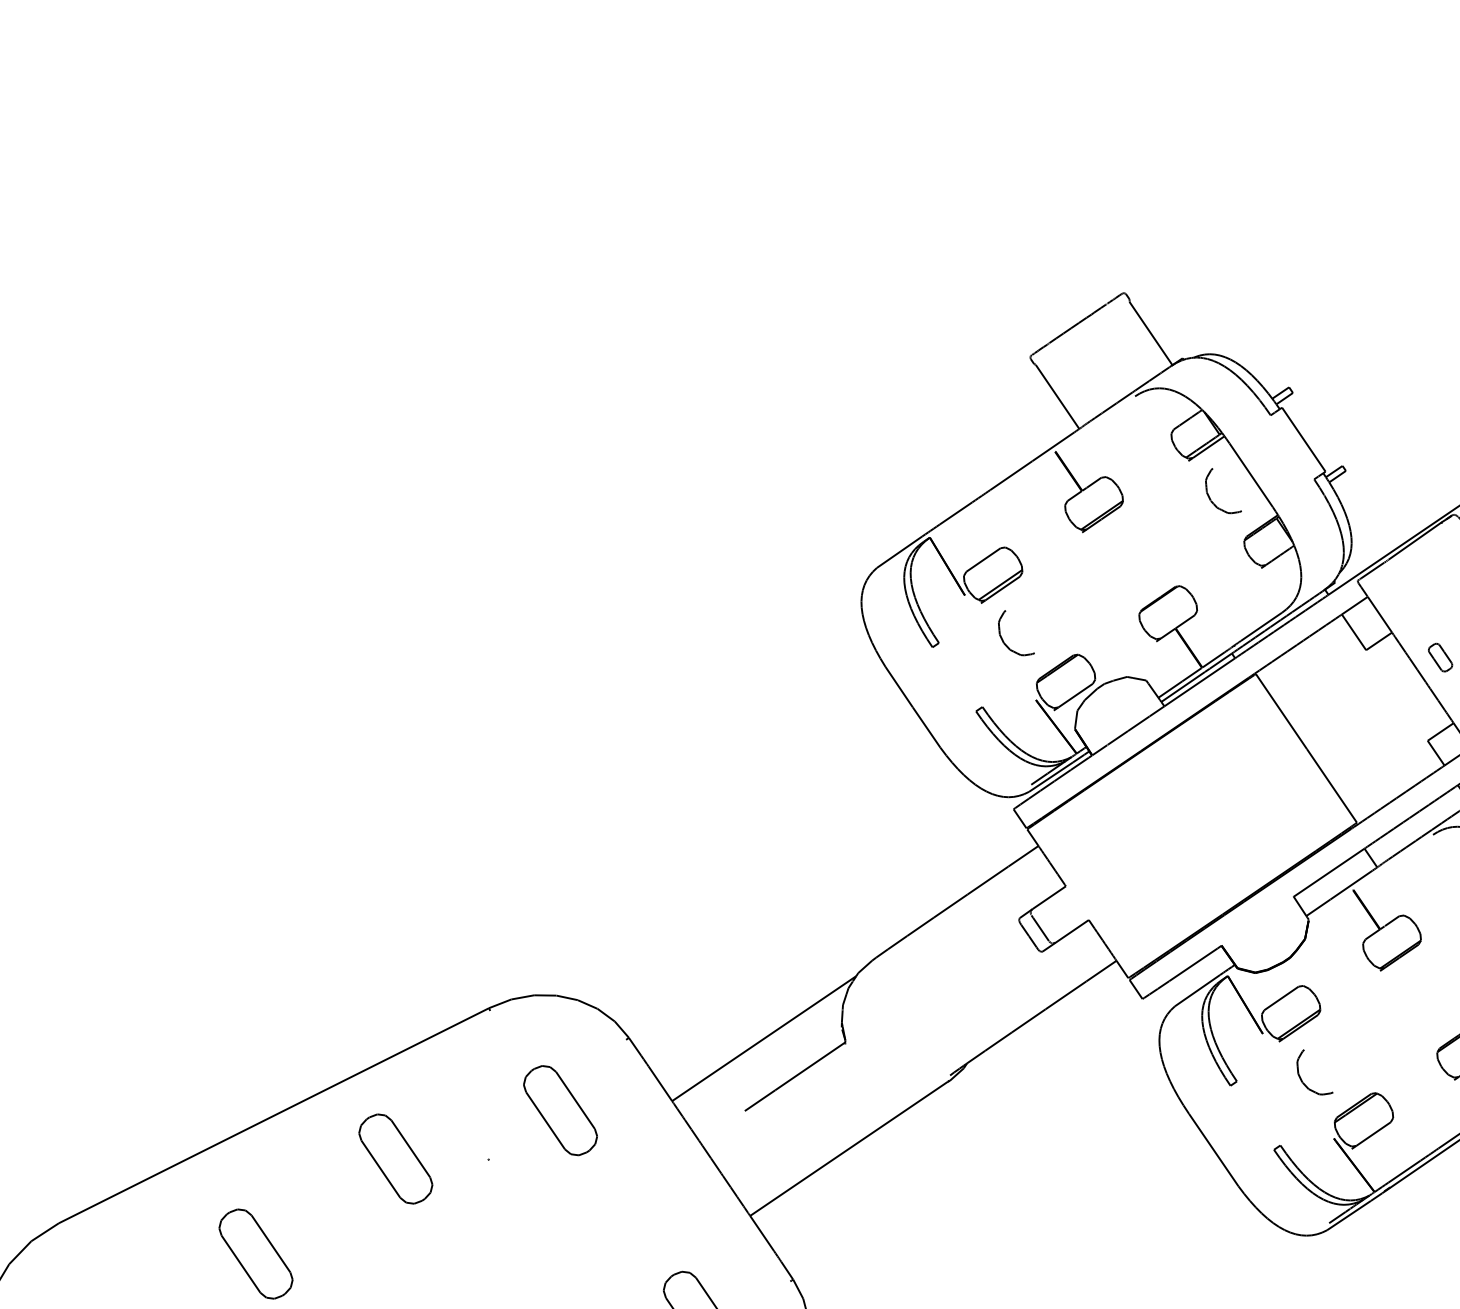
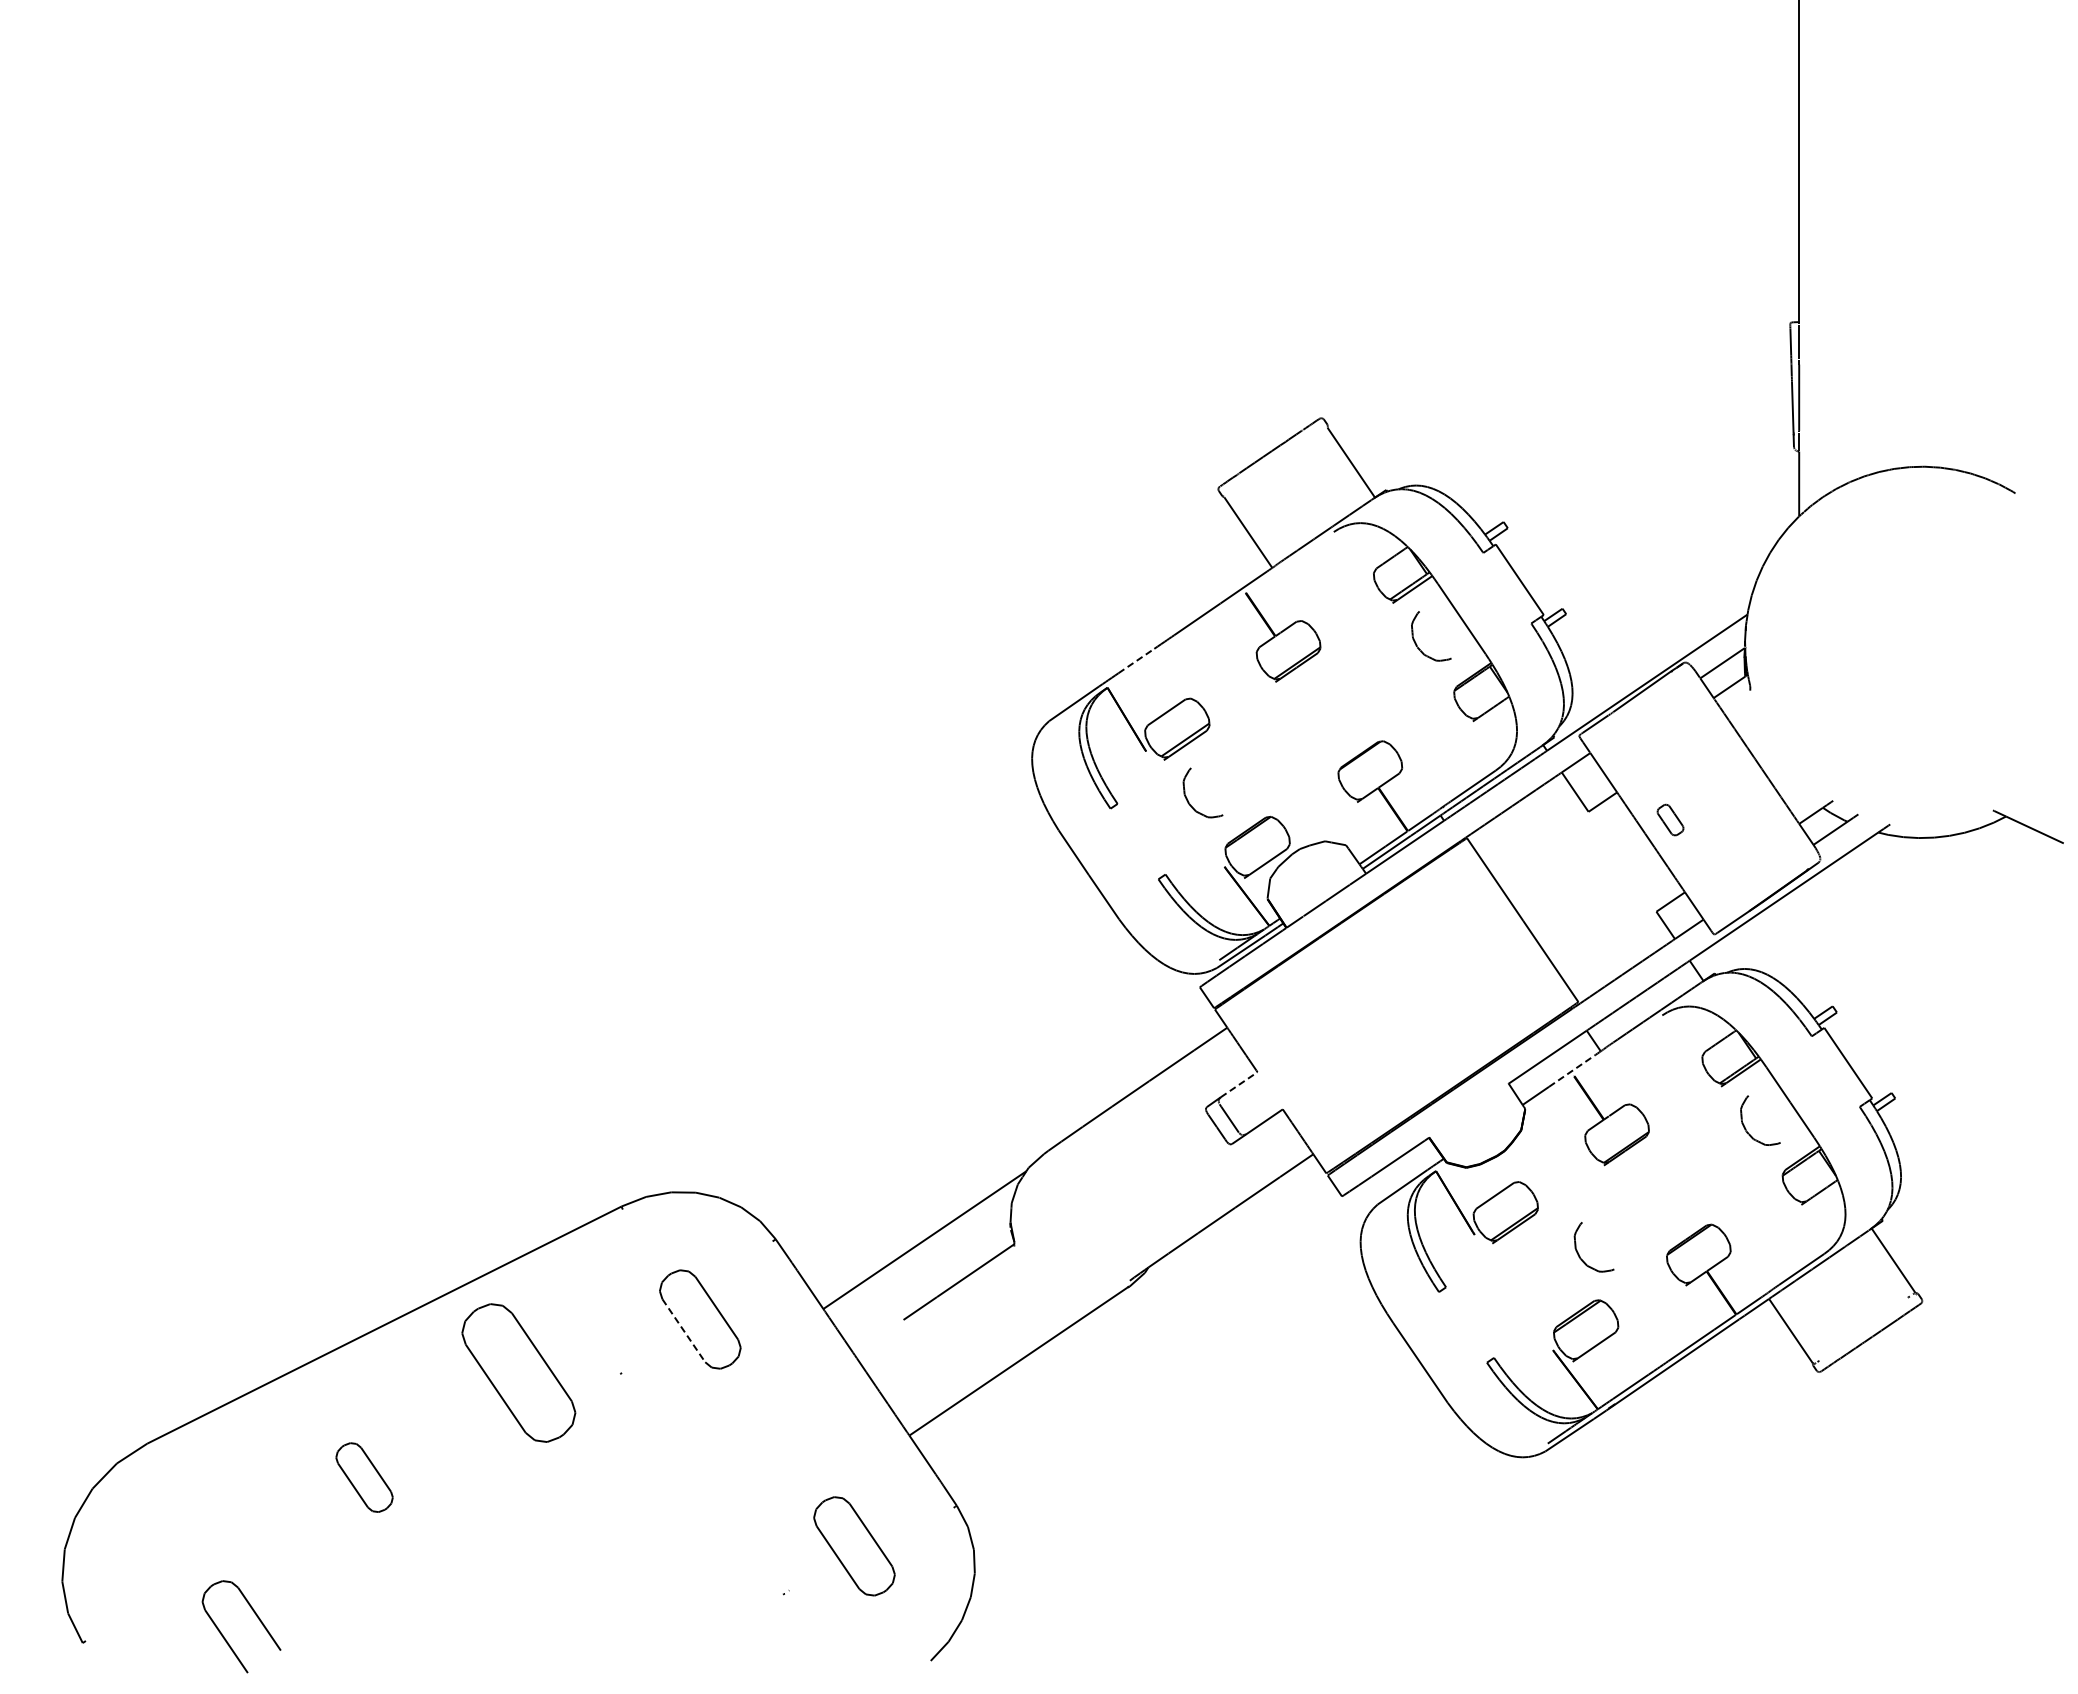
line: (956, 513) -> (1136, 661), solid -> dashed
line: (1351, 884) -> (1572, 1070), solid -> dashed
line: (1049, 897) -> (1239, 1084), solid -> dashed
part: (1301, 1078) -> (1579, 1254), moved
line: (546, 1121) -> (684, 1331), solid -> dashed
part: (395, 1158) -> (518, 1372), size x1.4
part: (255, 1253) -> (364, 1477), size x0.7

